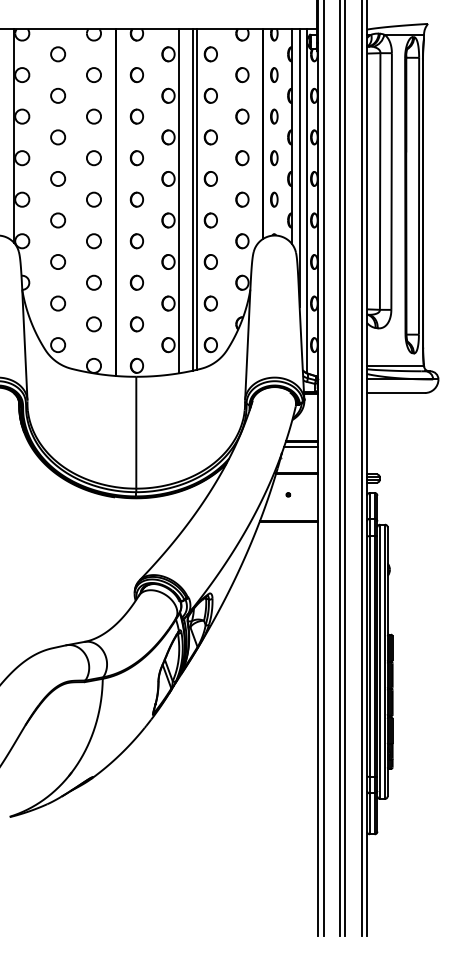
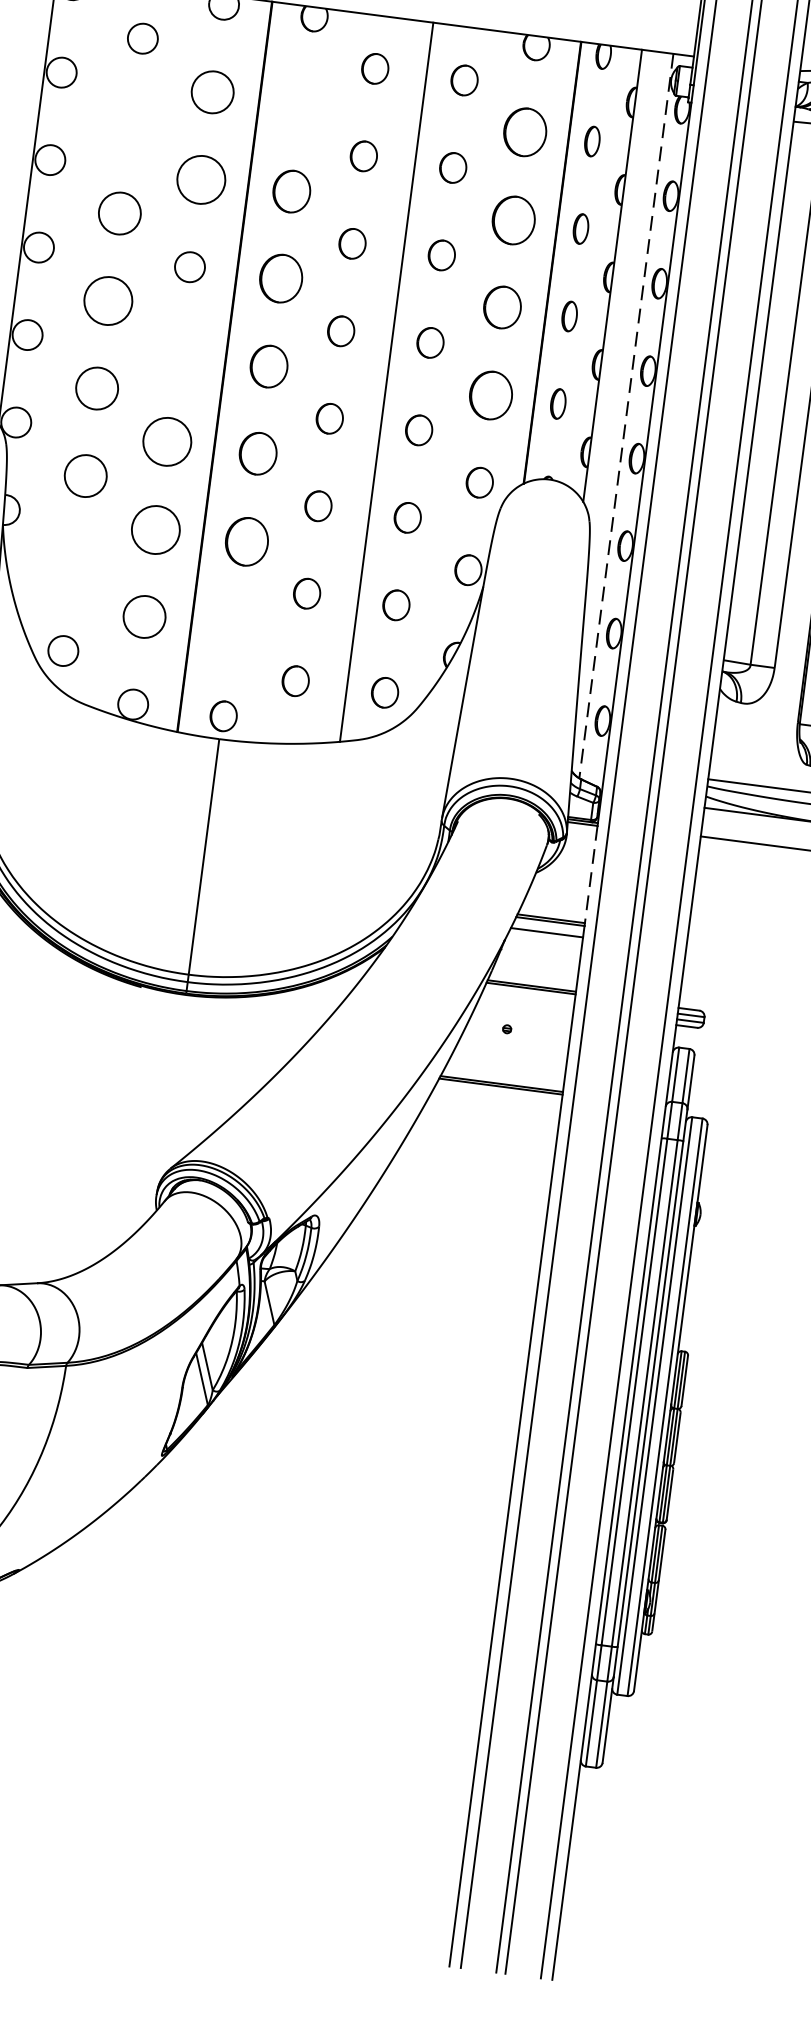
circle: (93, 74) -> (211, 90), size x1.4
part: (136, 75) -> (302, 104), removed
part: (242, 75) -> (525, 133), size x1.6
circle: (58, 95) -> (132, 125), removed
circle: (93, 116) -> (200, 179), size x1.6
part: (136, 116) -> (290, 191), size x1.4
part: (242, 116) -> (514, 220), size x1.6
circle: (58, 137) -> (120, 213), size x1.4
part: (136, 158) -> (279, 279), size x1.6
part: (242, 158) -> (502, 308), size x1.4
line: (299, 168) -> (619, 345), removed
circle: (58, 178) -> (109, 300), size x1.6
circle: (93, 199) -> (177, 354), removed
part: (136, 199) -> (268, 365), size x1.4
line: (196, 199) -> (394, 382), removed
part: (242, 199) -> (491, 394), size x1.6
line: (178, 201) -> (356, 381), removed
line: (306, 201) -> (625, 416), solid -> dashed
circle: (58, 220) -> (98, 388), size x1.4
circle: (93, 241) -> (166, 442), size x1.6
part: (136, 241) -> (256, 454), size x1.4
circle: (58, 261) -> (86, 475), size x1.4
circle: (93, 282) -> (154, 528), size x1.6
part: (136, 282) -> (245, 540), size x1.6
circle: (58, 303) -> (75, 563), removed
circle: (93, 324) -> (143, 617), size x1.4
part: (136, 324) -> (234, 629), removed
line: (318, 417) -> (591, 874), solid -> dashed

